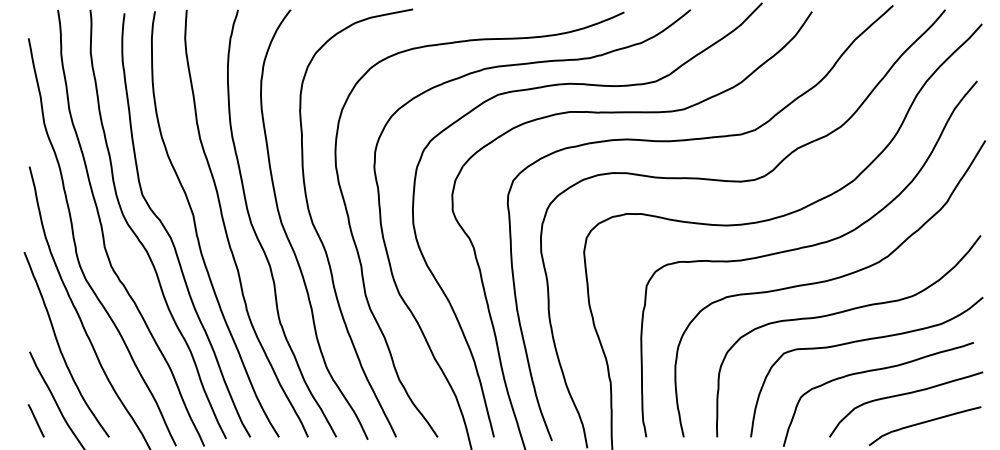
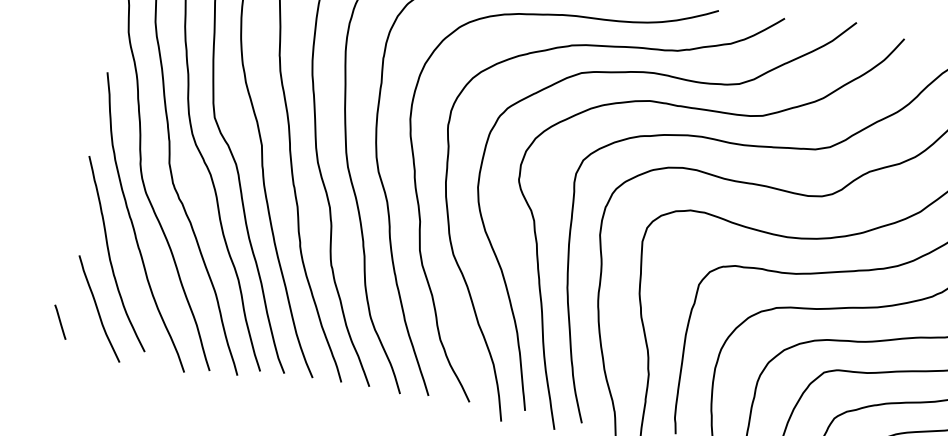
line: (35, 420) -> (59, 321), moved

